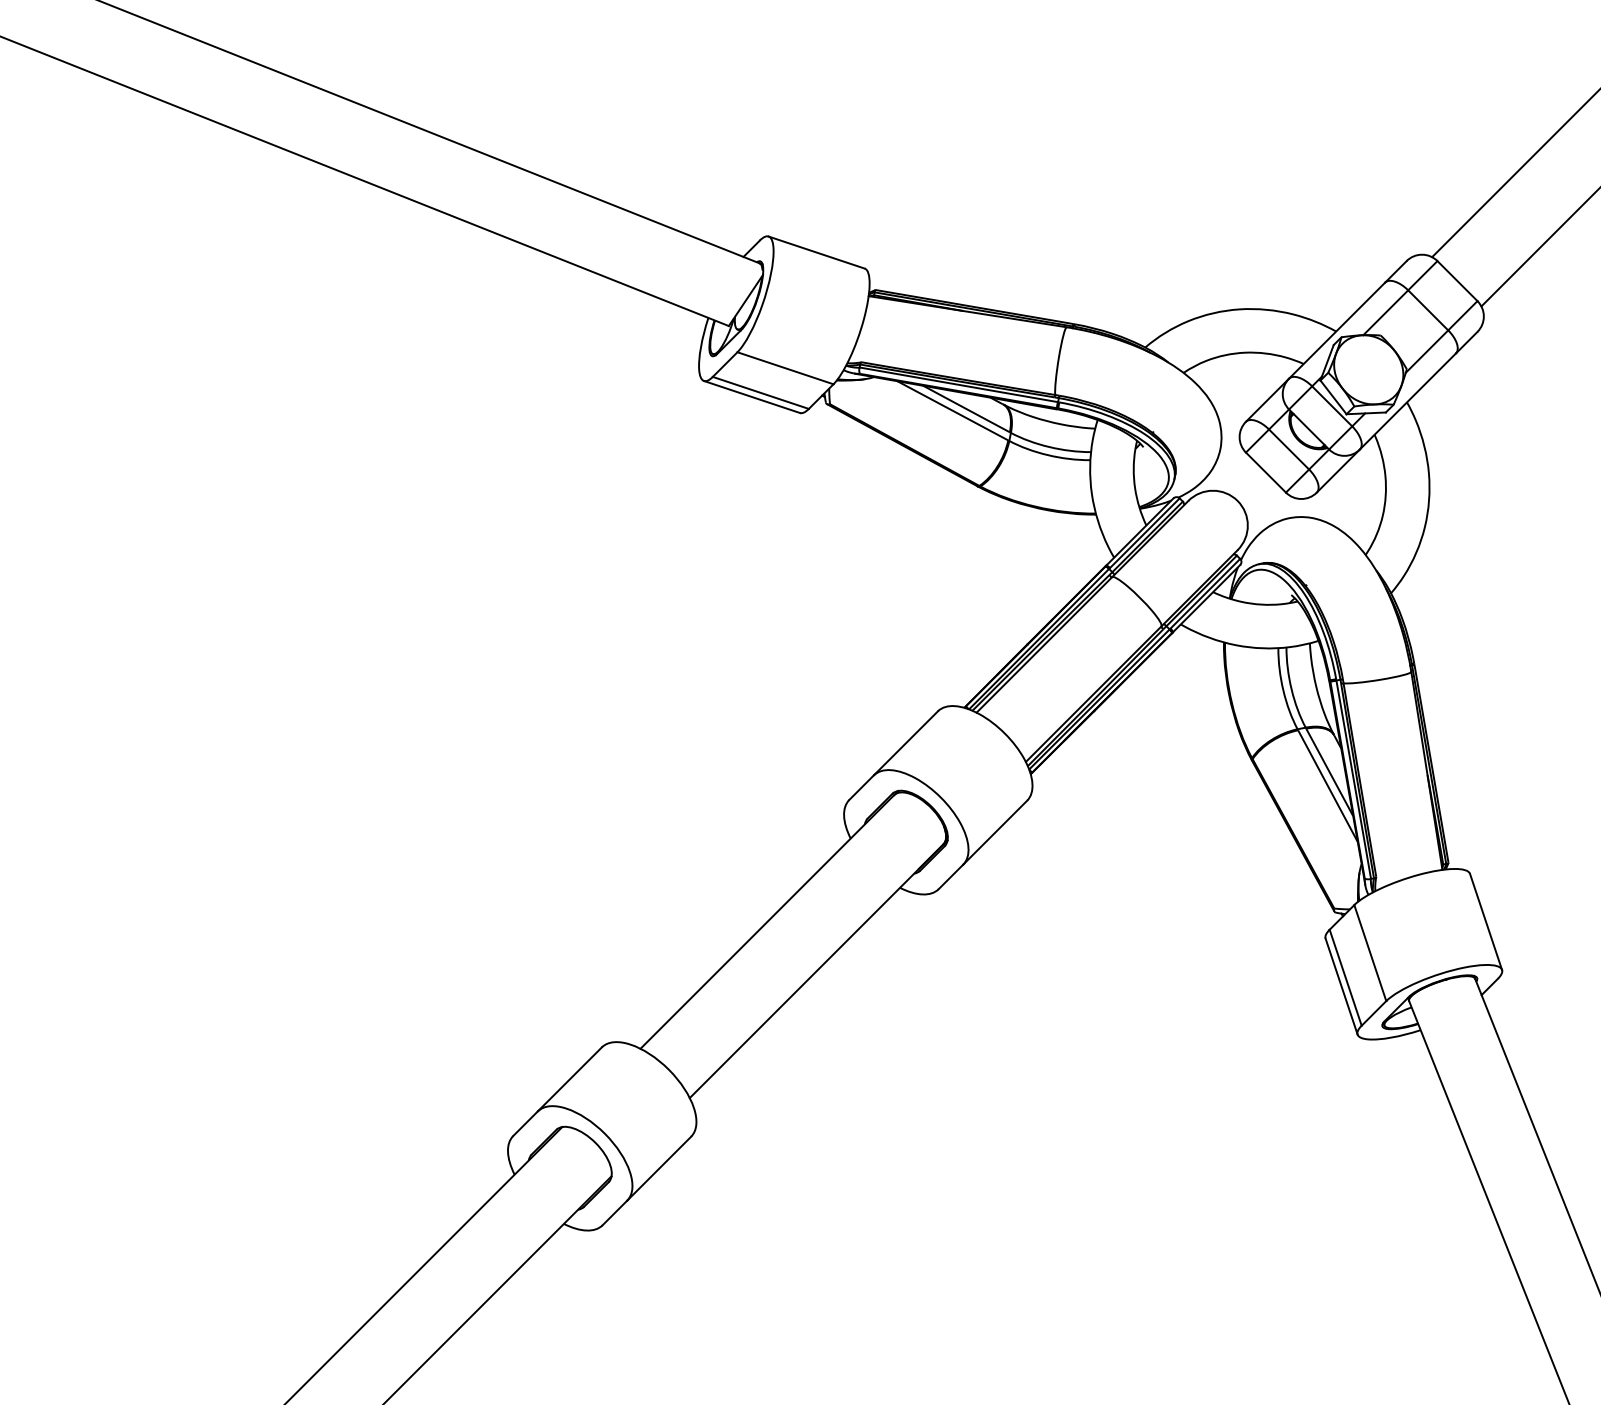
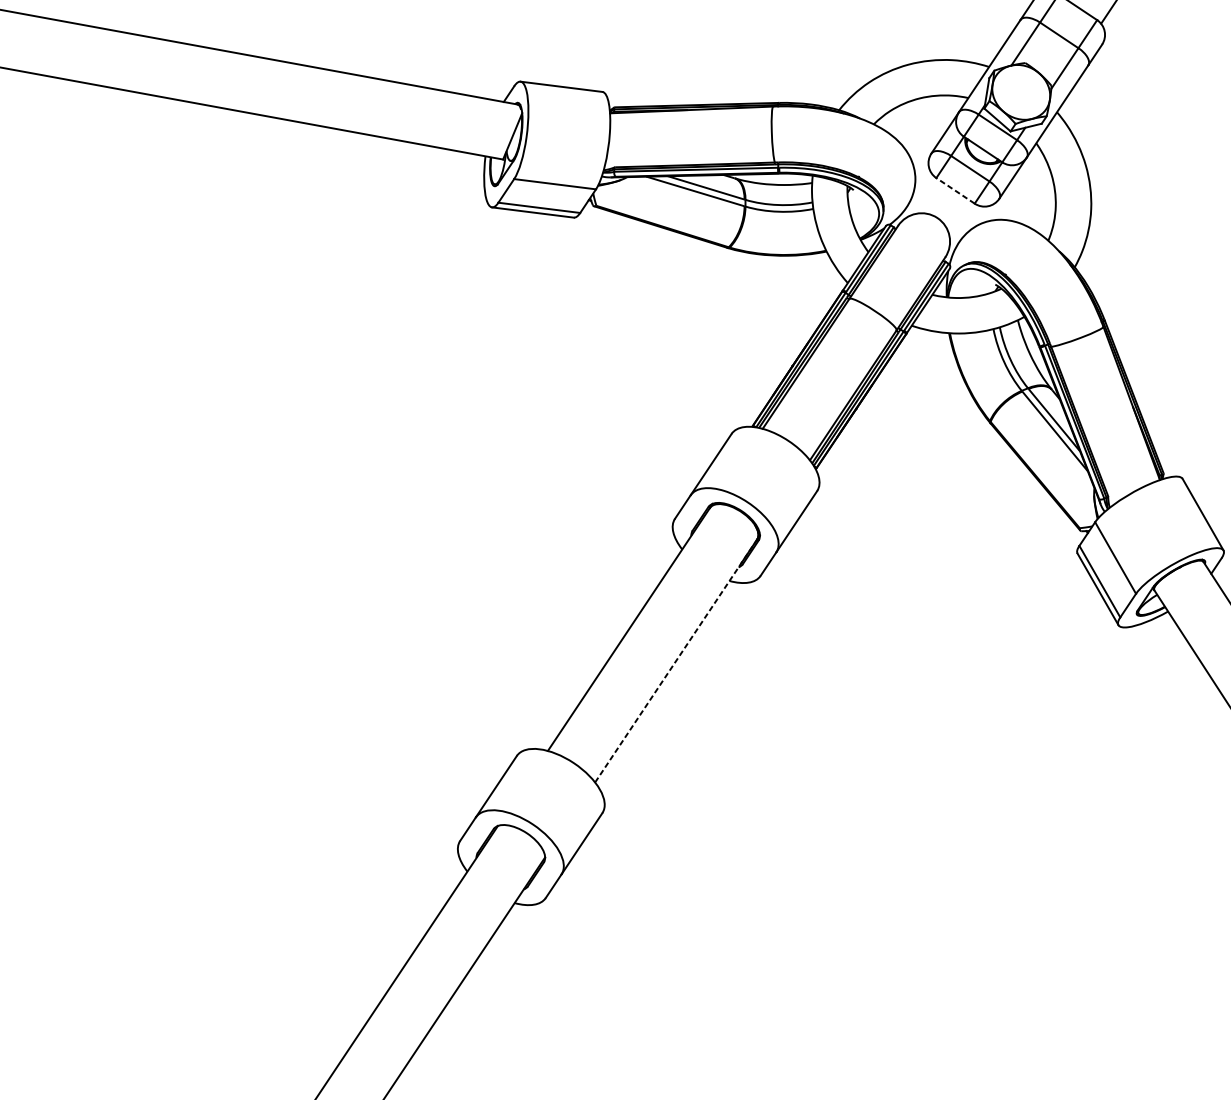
line: (1265, 472) -> (955, 190), solid -> dashed
line: (816, 970) -> (675, 660), solid -> dashed

